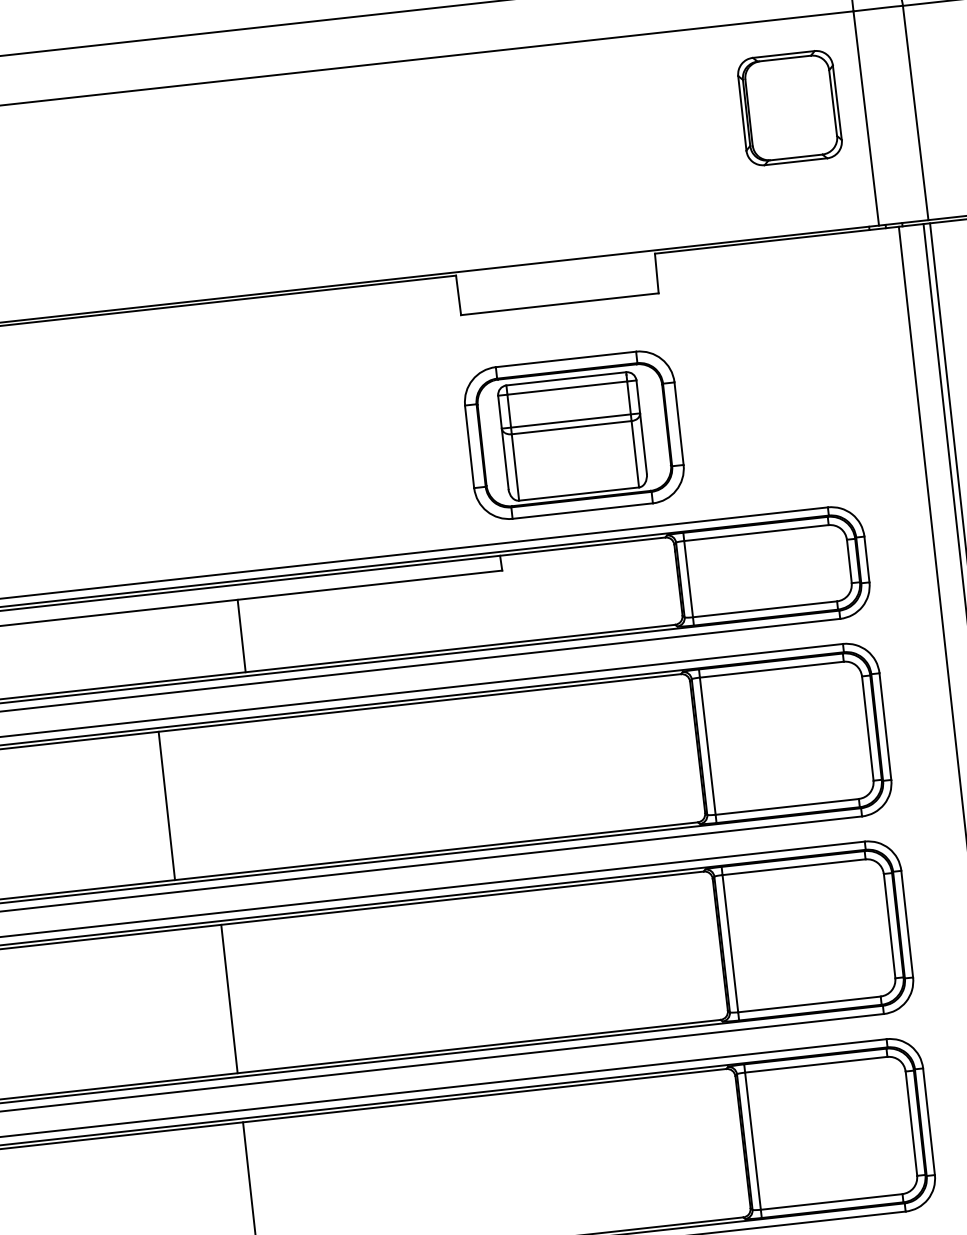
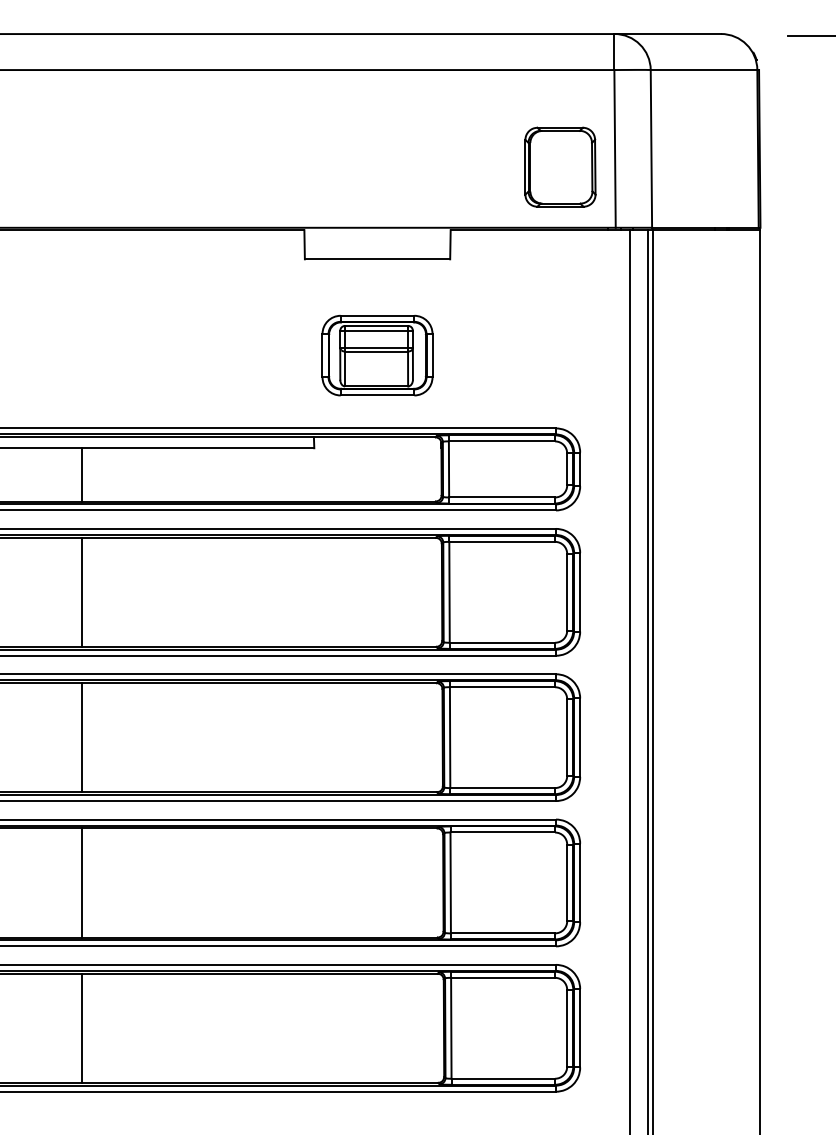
part: (789, 107) -> (560, 166), moved
part: (574, 435) -> (377, 355), size x0.71
line: (241, 635) -> (81, 474), moved
line: (166, 804) -> (81, 591), moved

